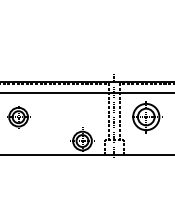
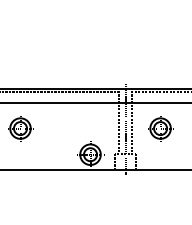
part: (146, 117) -> (160, 128), size x0.71

